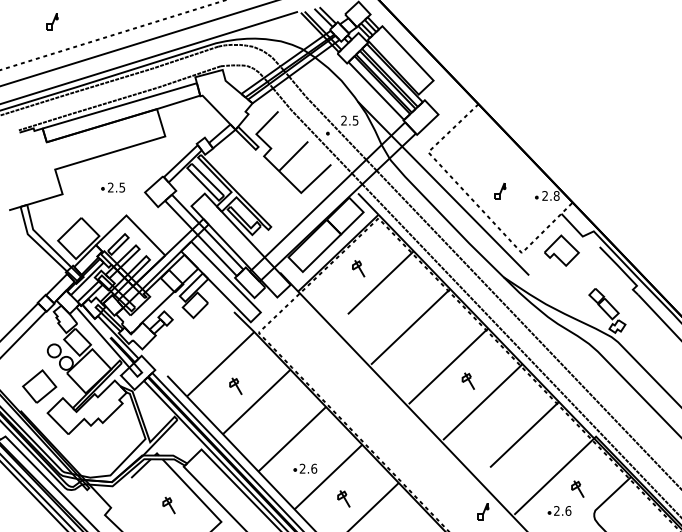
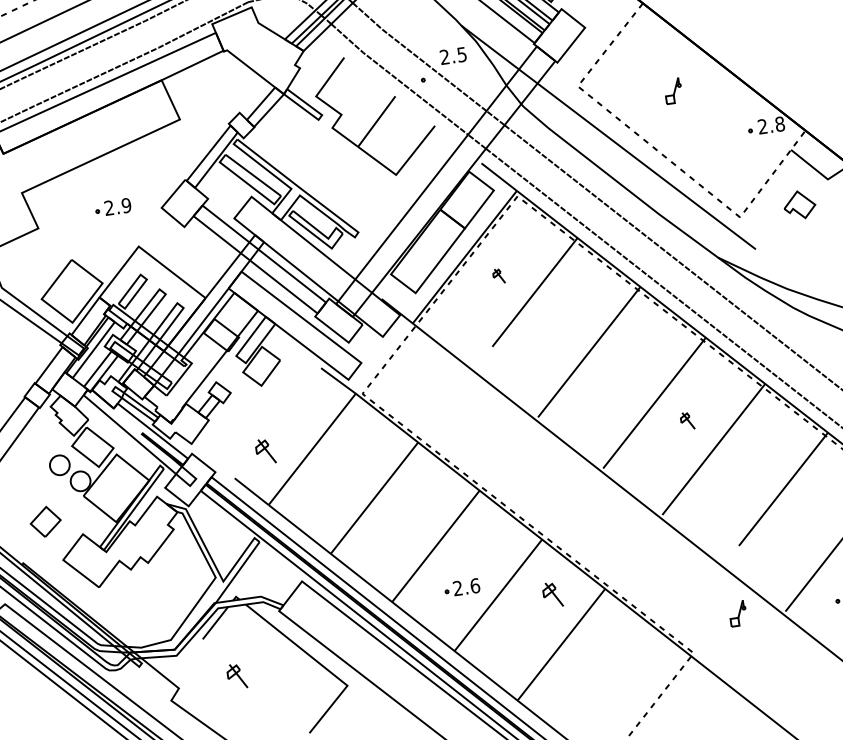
text: (122, 187) -> (126, 205), 2.5 -> 2.9
part: (500, 190) -> (673, 89), moved
part: (561, 250) -> (799, 204), size x0.6
part: (358, 268) -> (498, 275), size x0.6
part: (467, 380) -> (686, 420), size x0.7
part: (235, 385) -> (264, 450), moved
part: (39, 386) -> (45, 521), size x0.6
part: (343, 498) -> (551, 594), moved
part: (168, 505) -> (236, 676), moved

